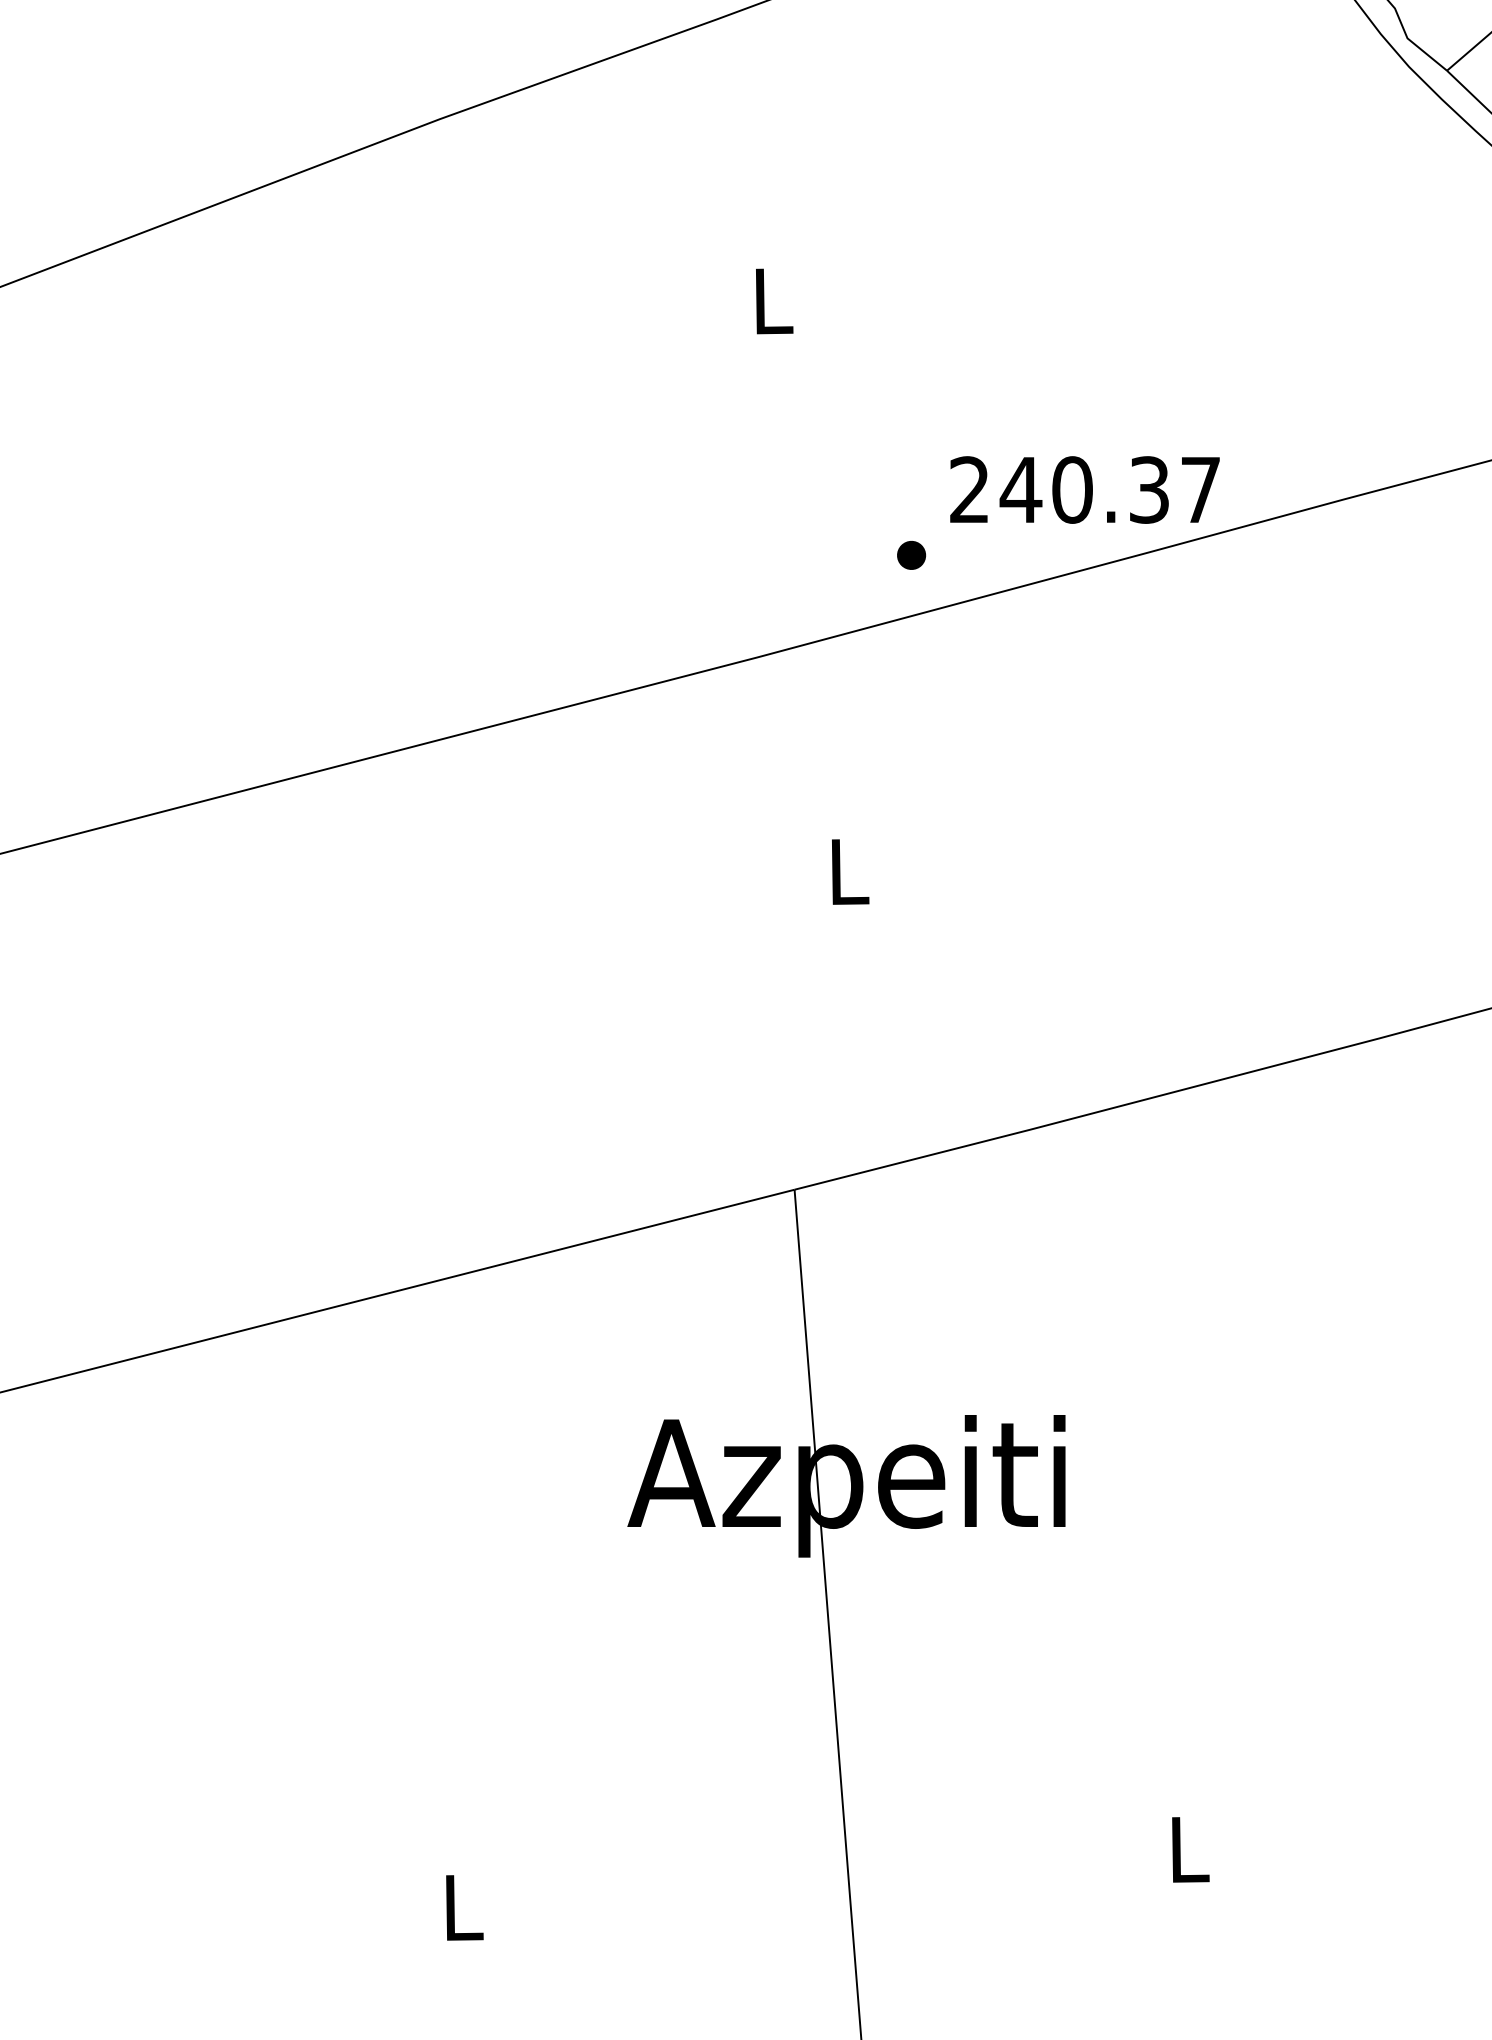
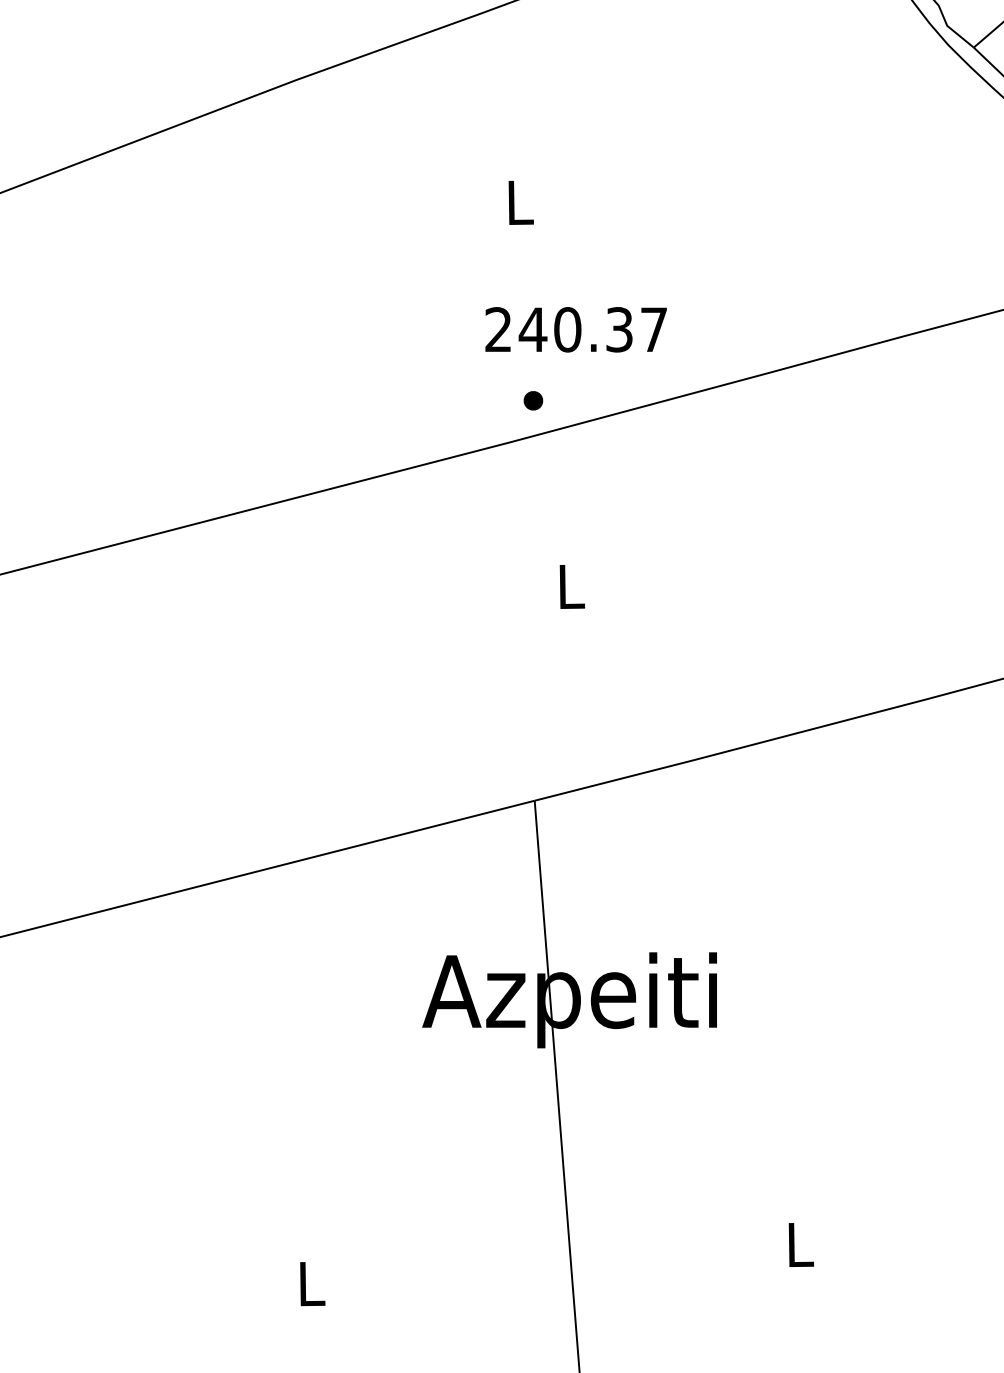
text: (1084, 489) -> (575, 329), moved
part: (911, 554) -> (533, 400), moved

